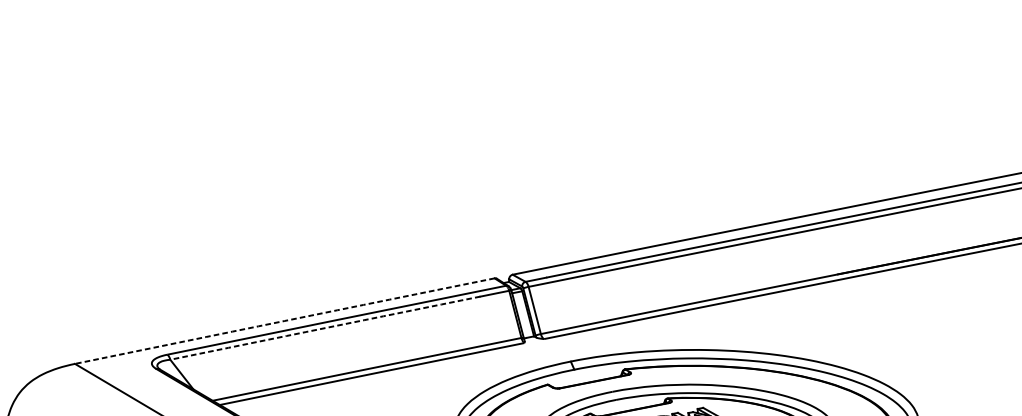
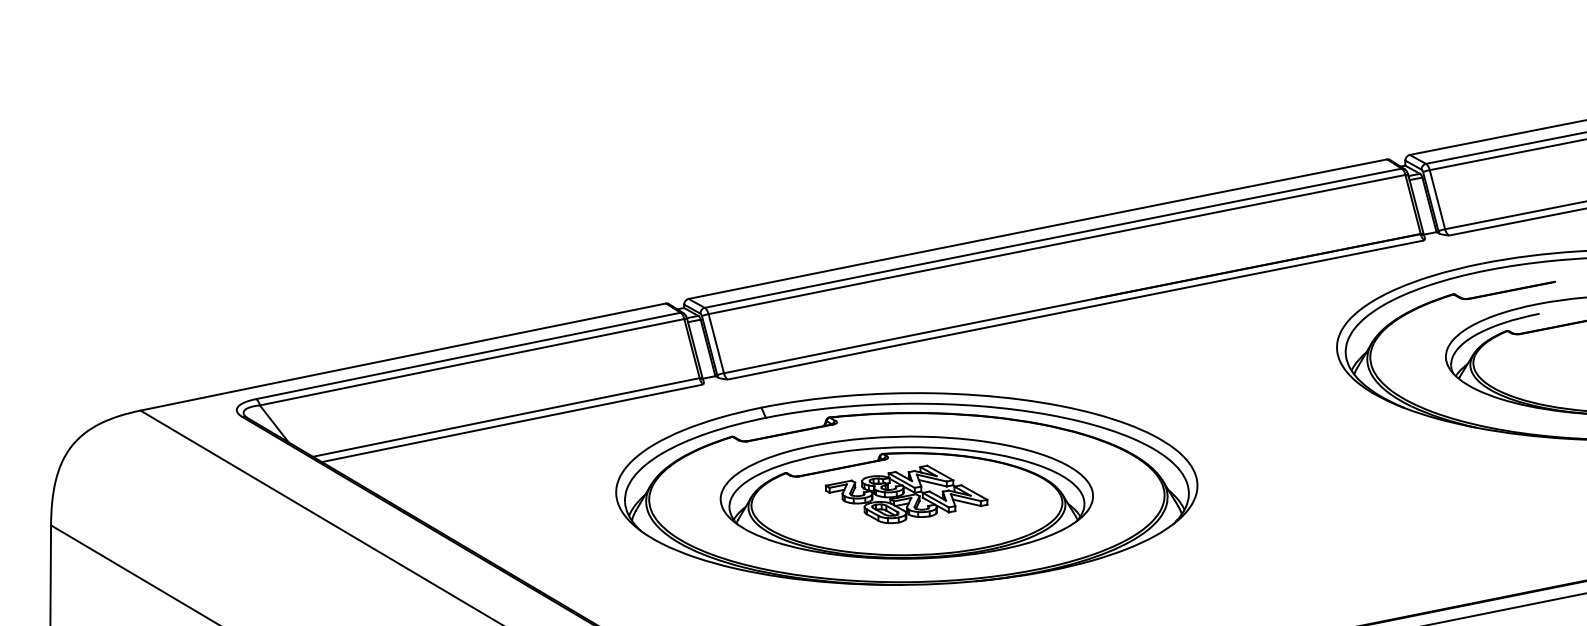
arc: (284, 320) -> (403, 356), dashed -> solid
arc: (325, 327) -> (454, 365), dashed -> solid

